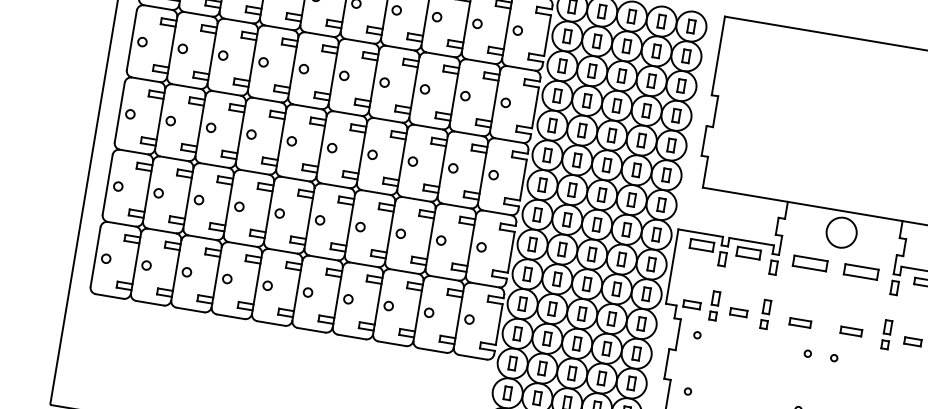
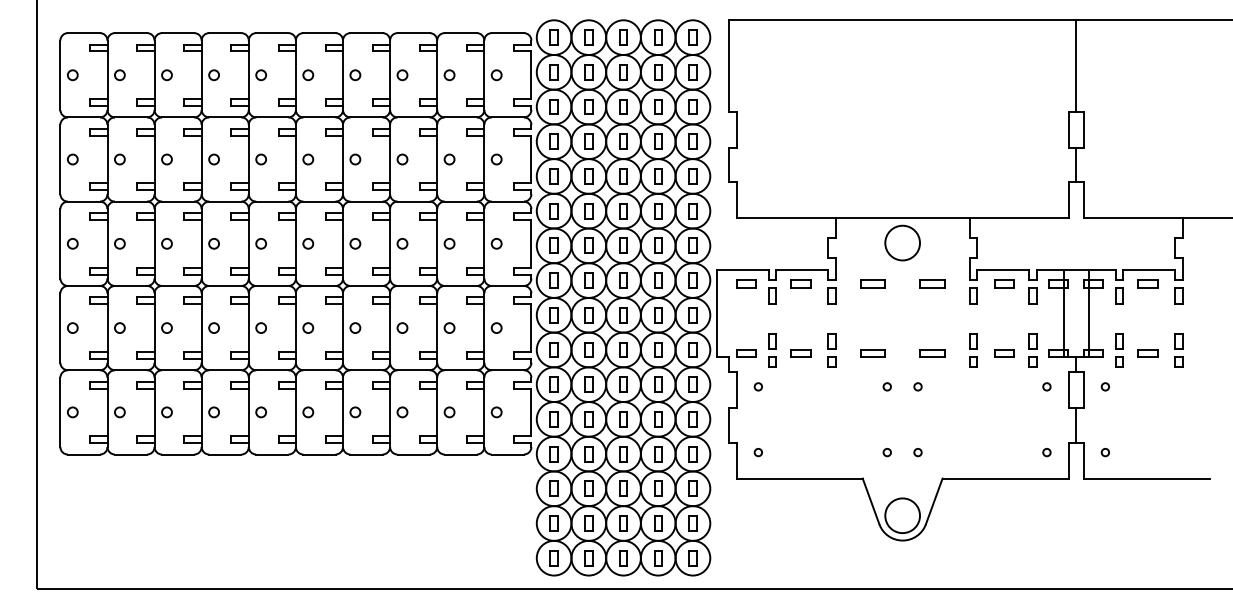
part: (702, 244) -> (746, 283), size x0.71
part: (748, 252) -> (800, 283), size x0.71
part: (810, 263) -> (872, 283), size x0.62
part: (861, 271) -> (932, 283), size x0.62

